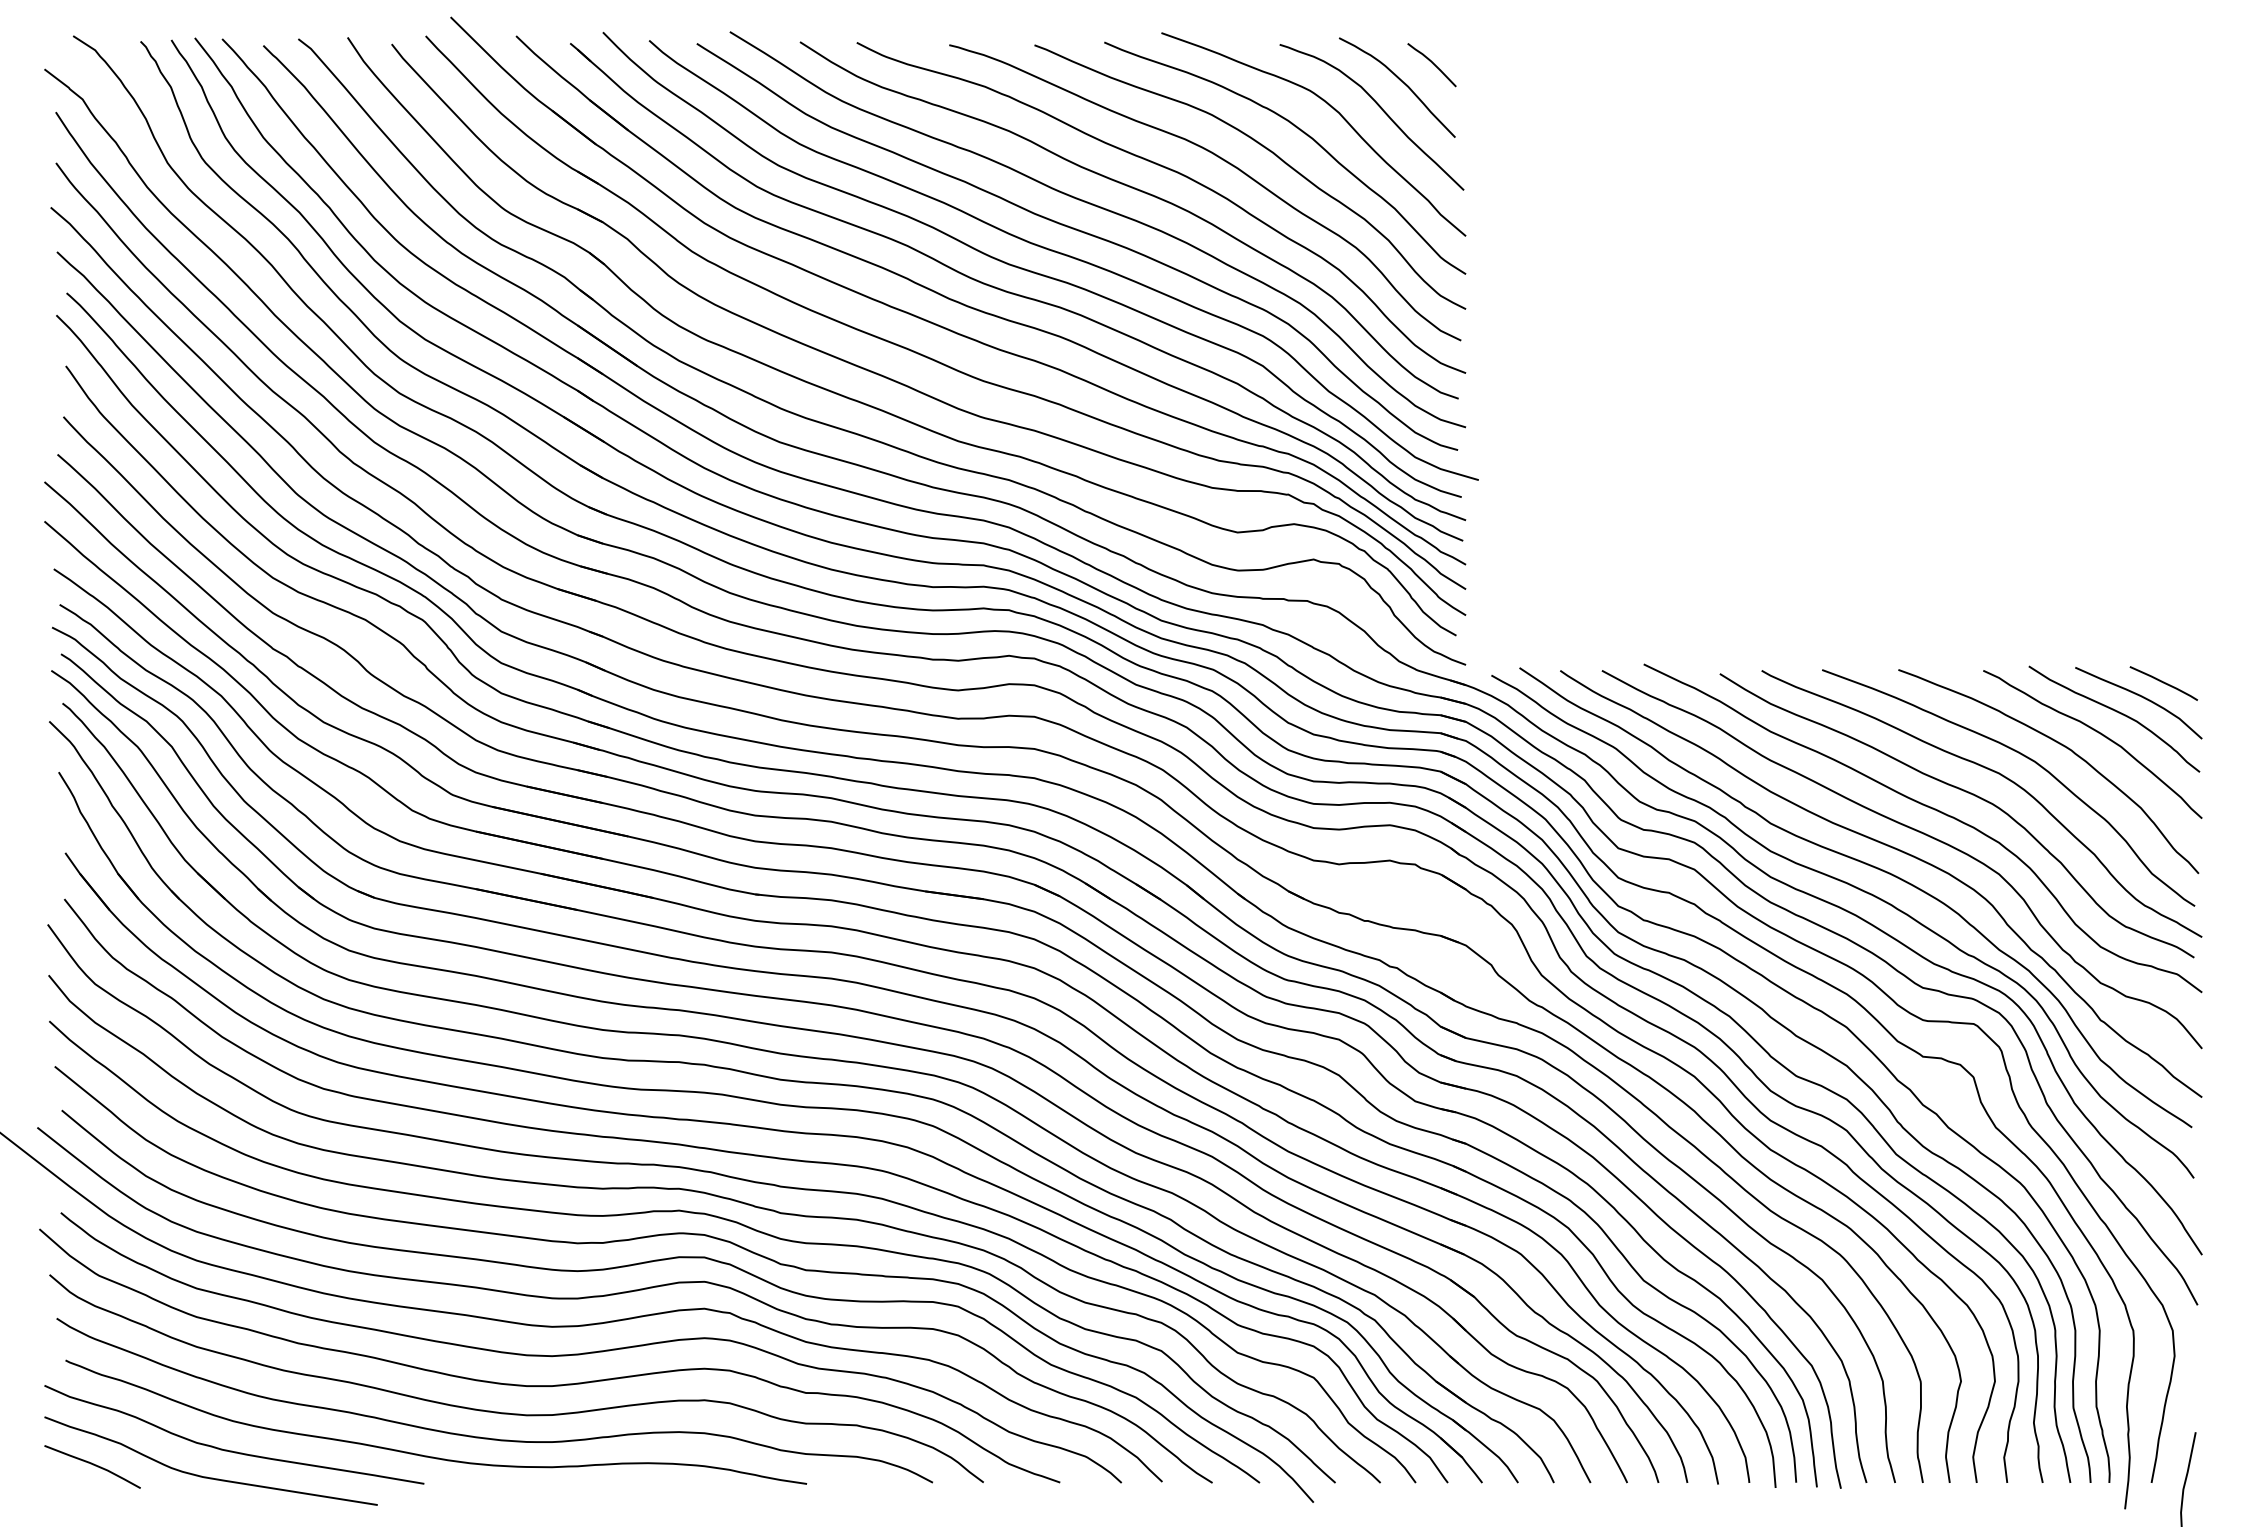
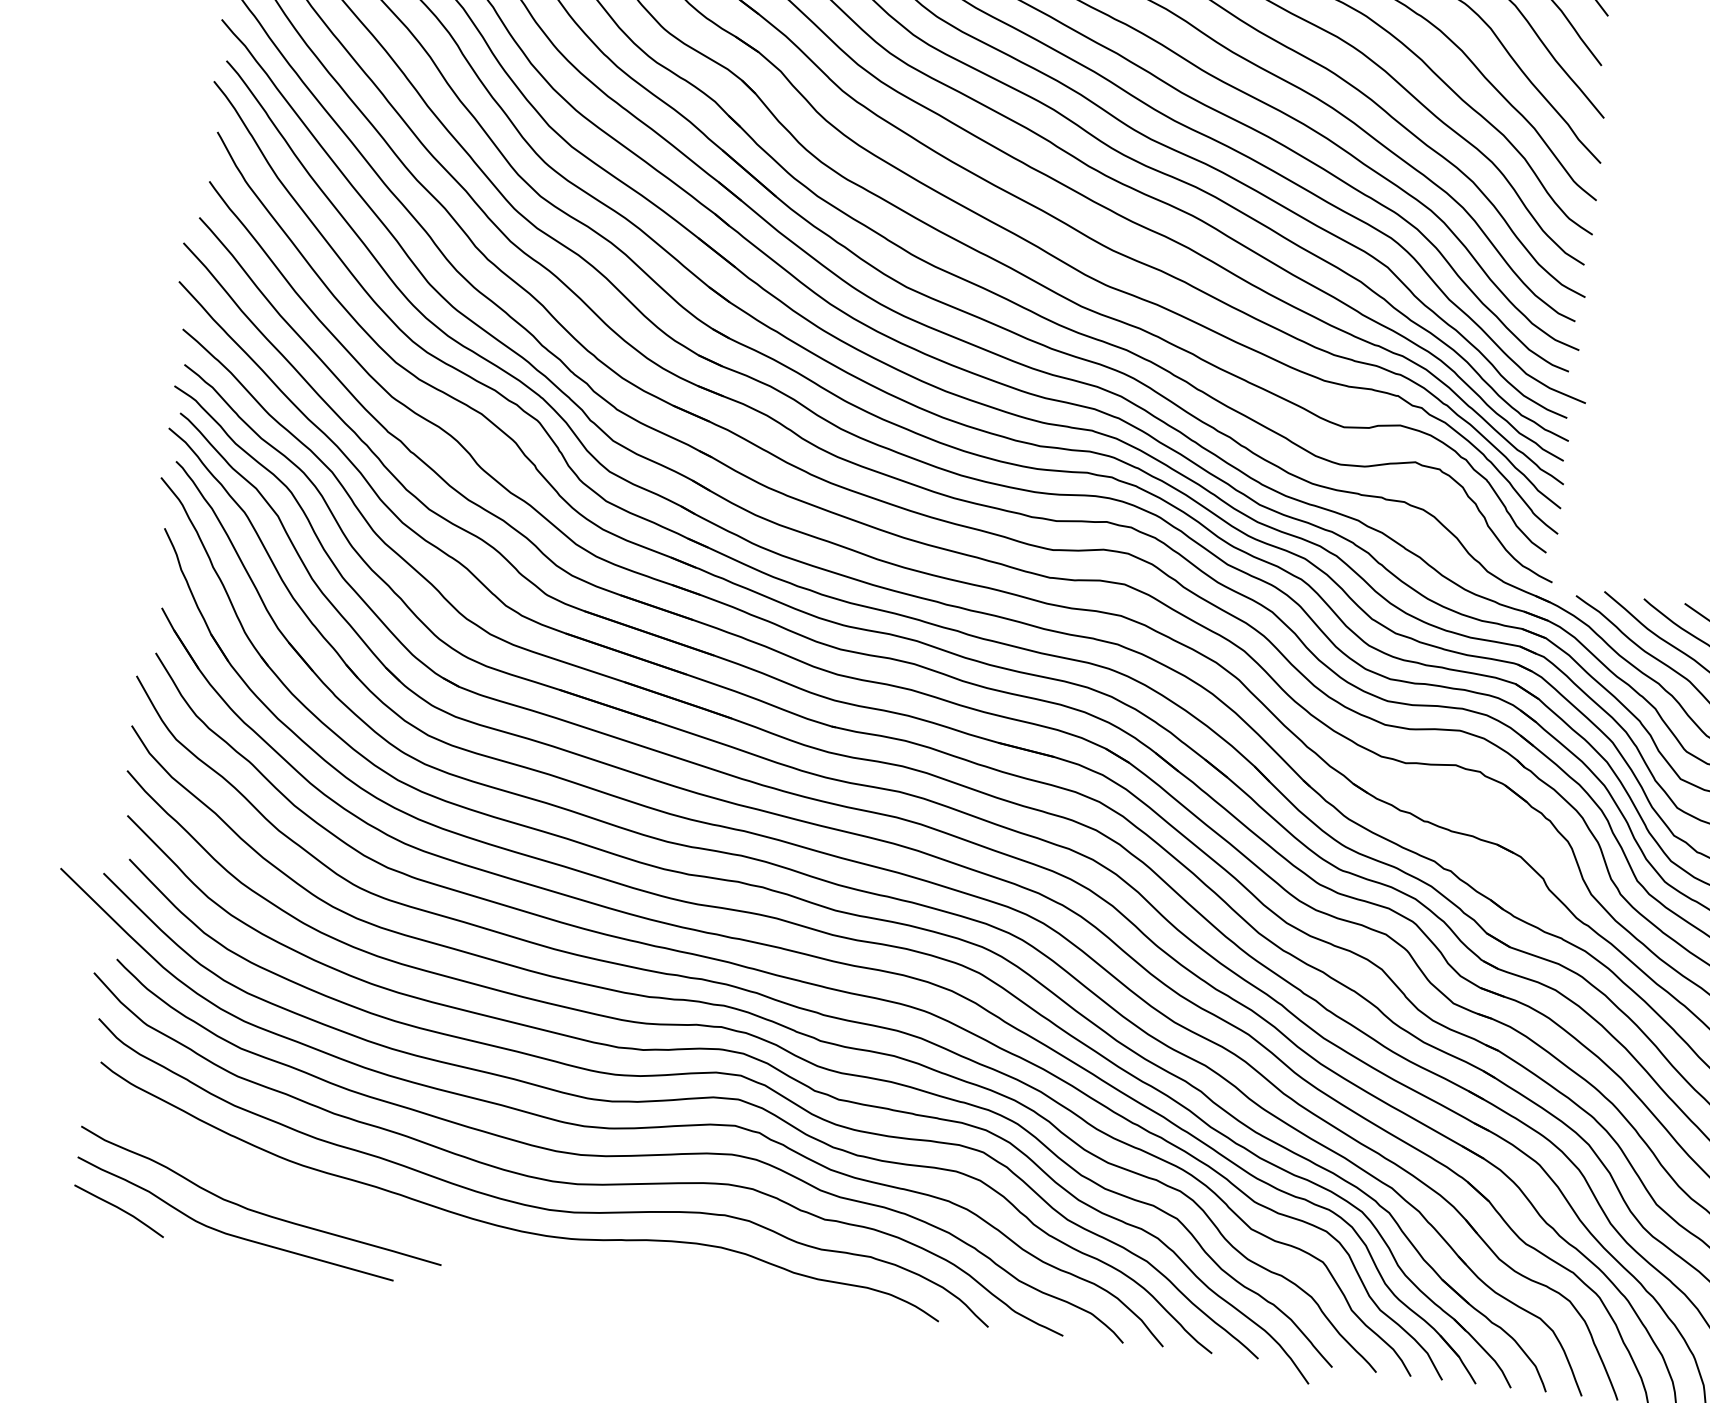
curve: (433, 1456) -> (453, 1239), removed

